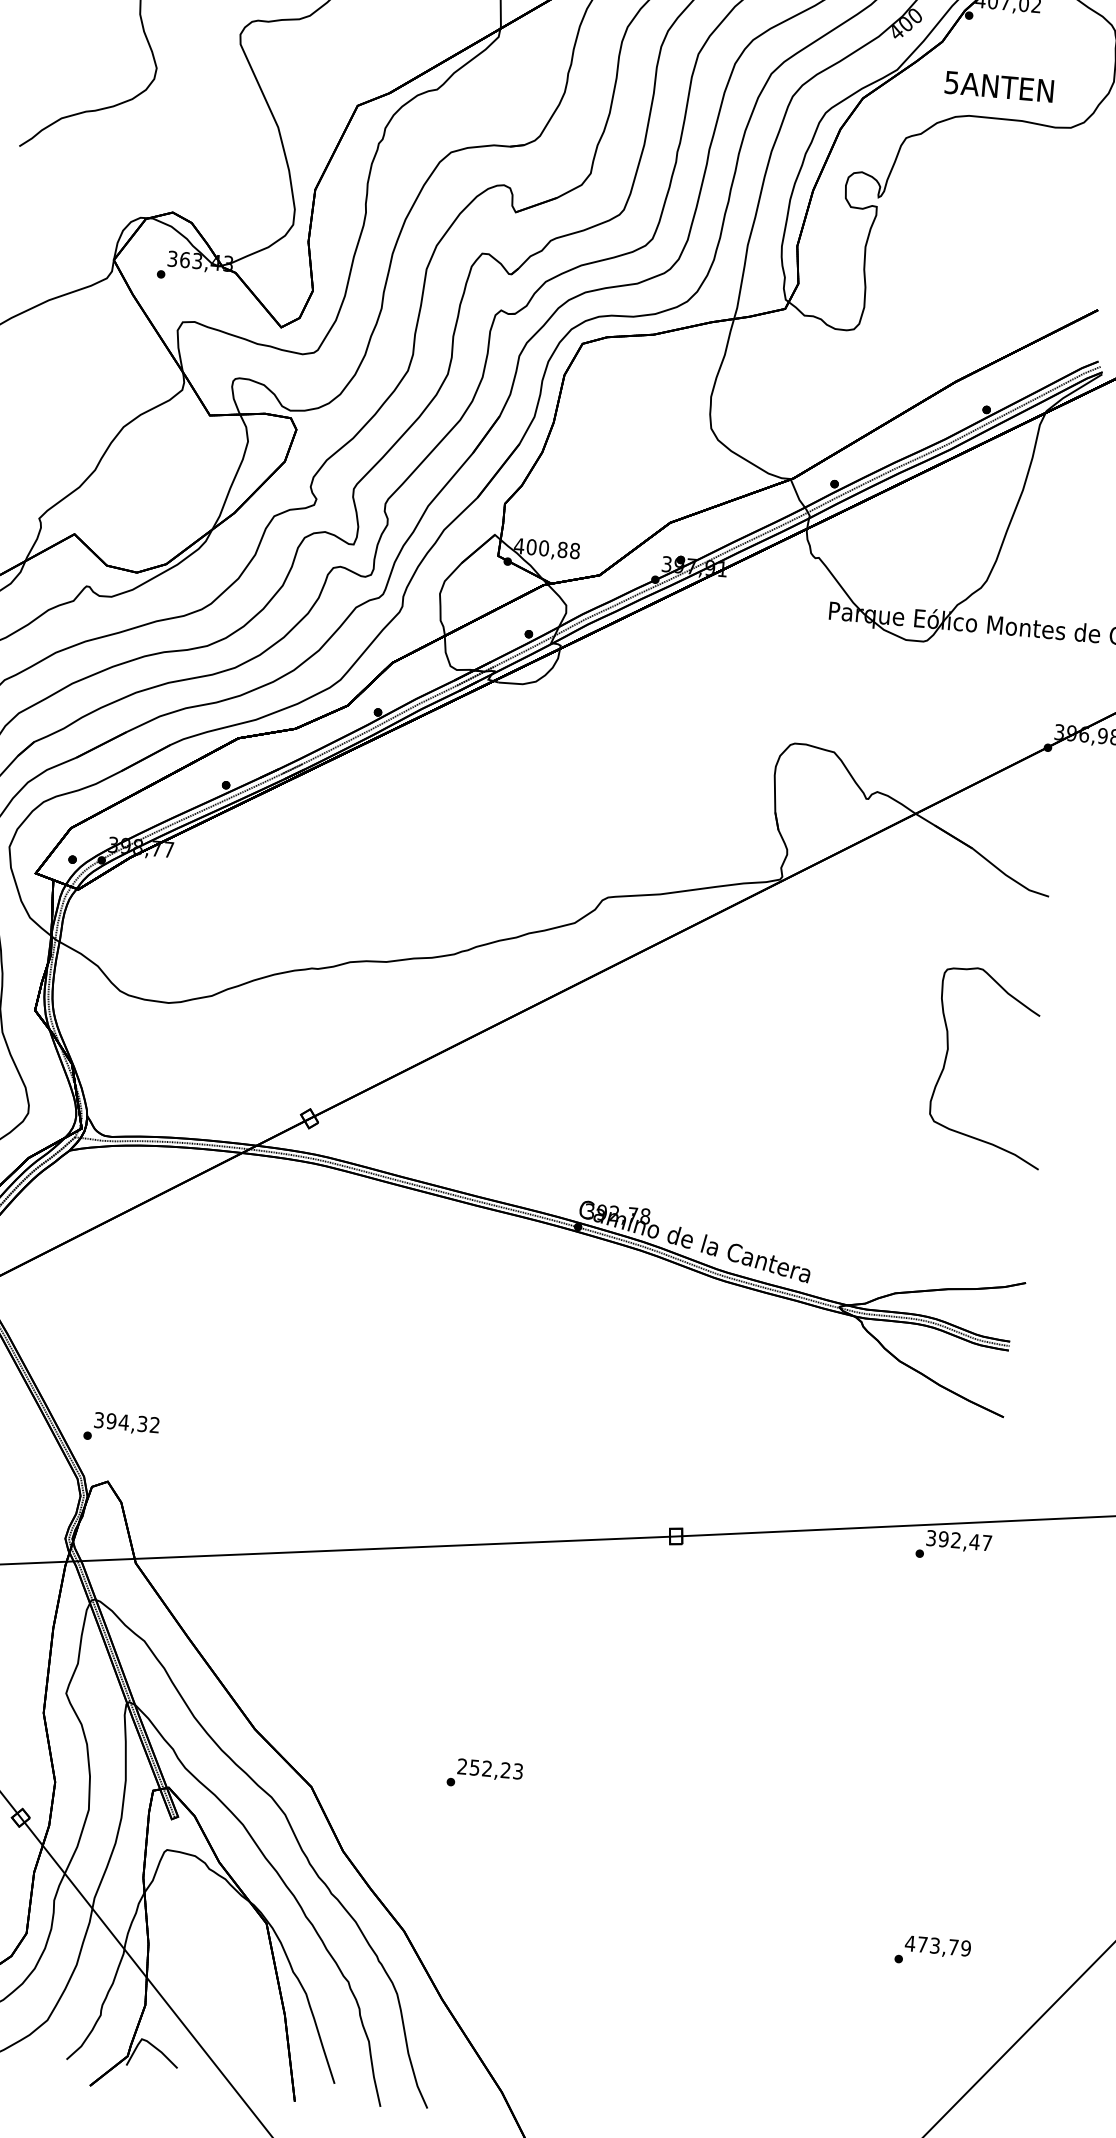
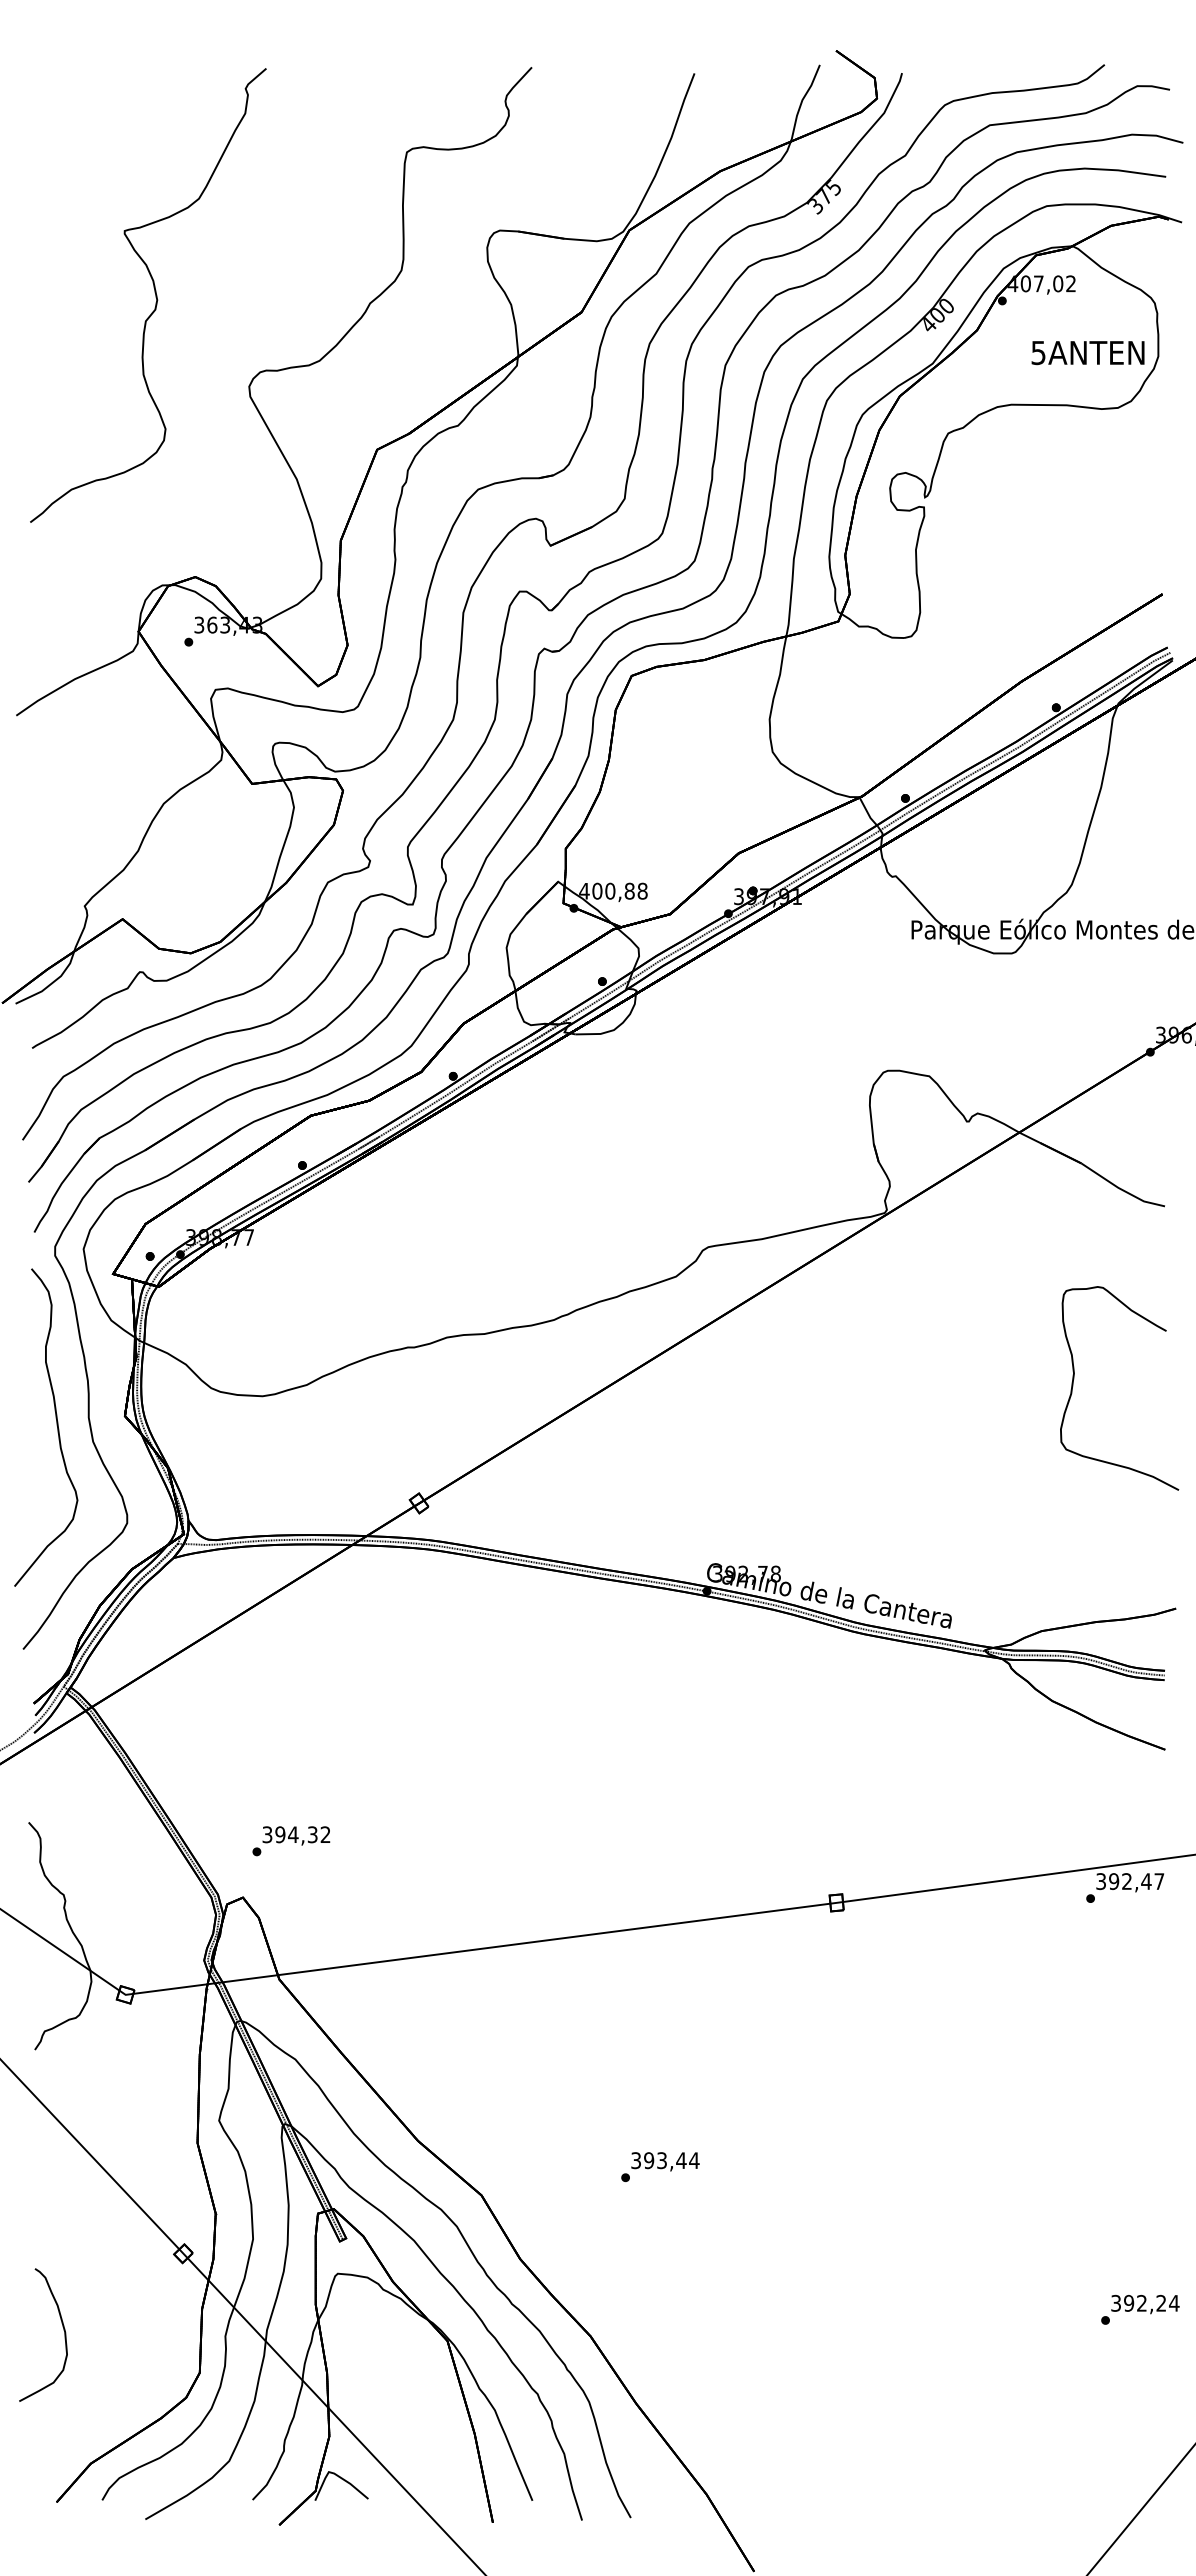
text: (998, 87) -> (1087, 353), moved
text: (121, 1428) -> (291, 1841), moved
text: (490, 1768) -> (665, 2160), 252,23 -> 393,44
text: (937, 1945) -> (1144, 2302), 473,79 -> 392,24

